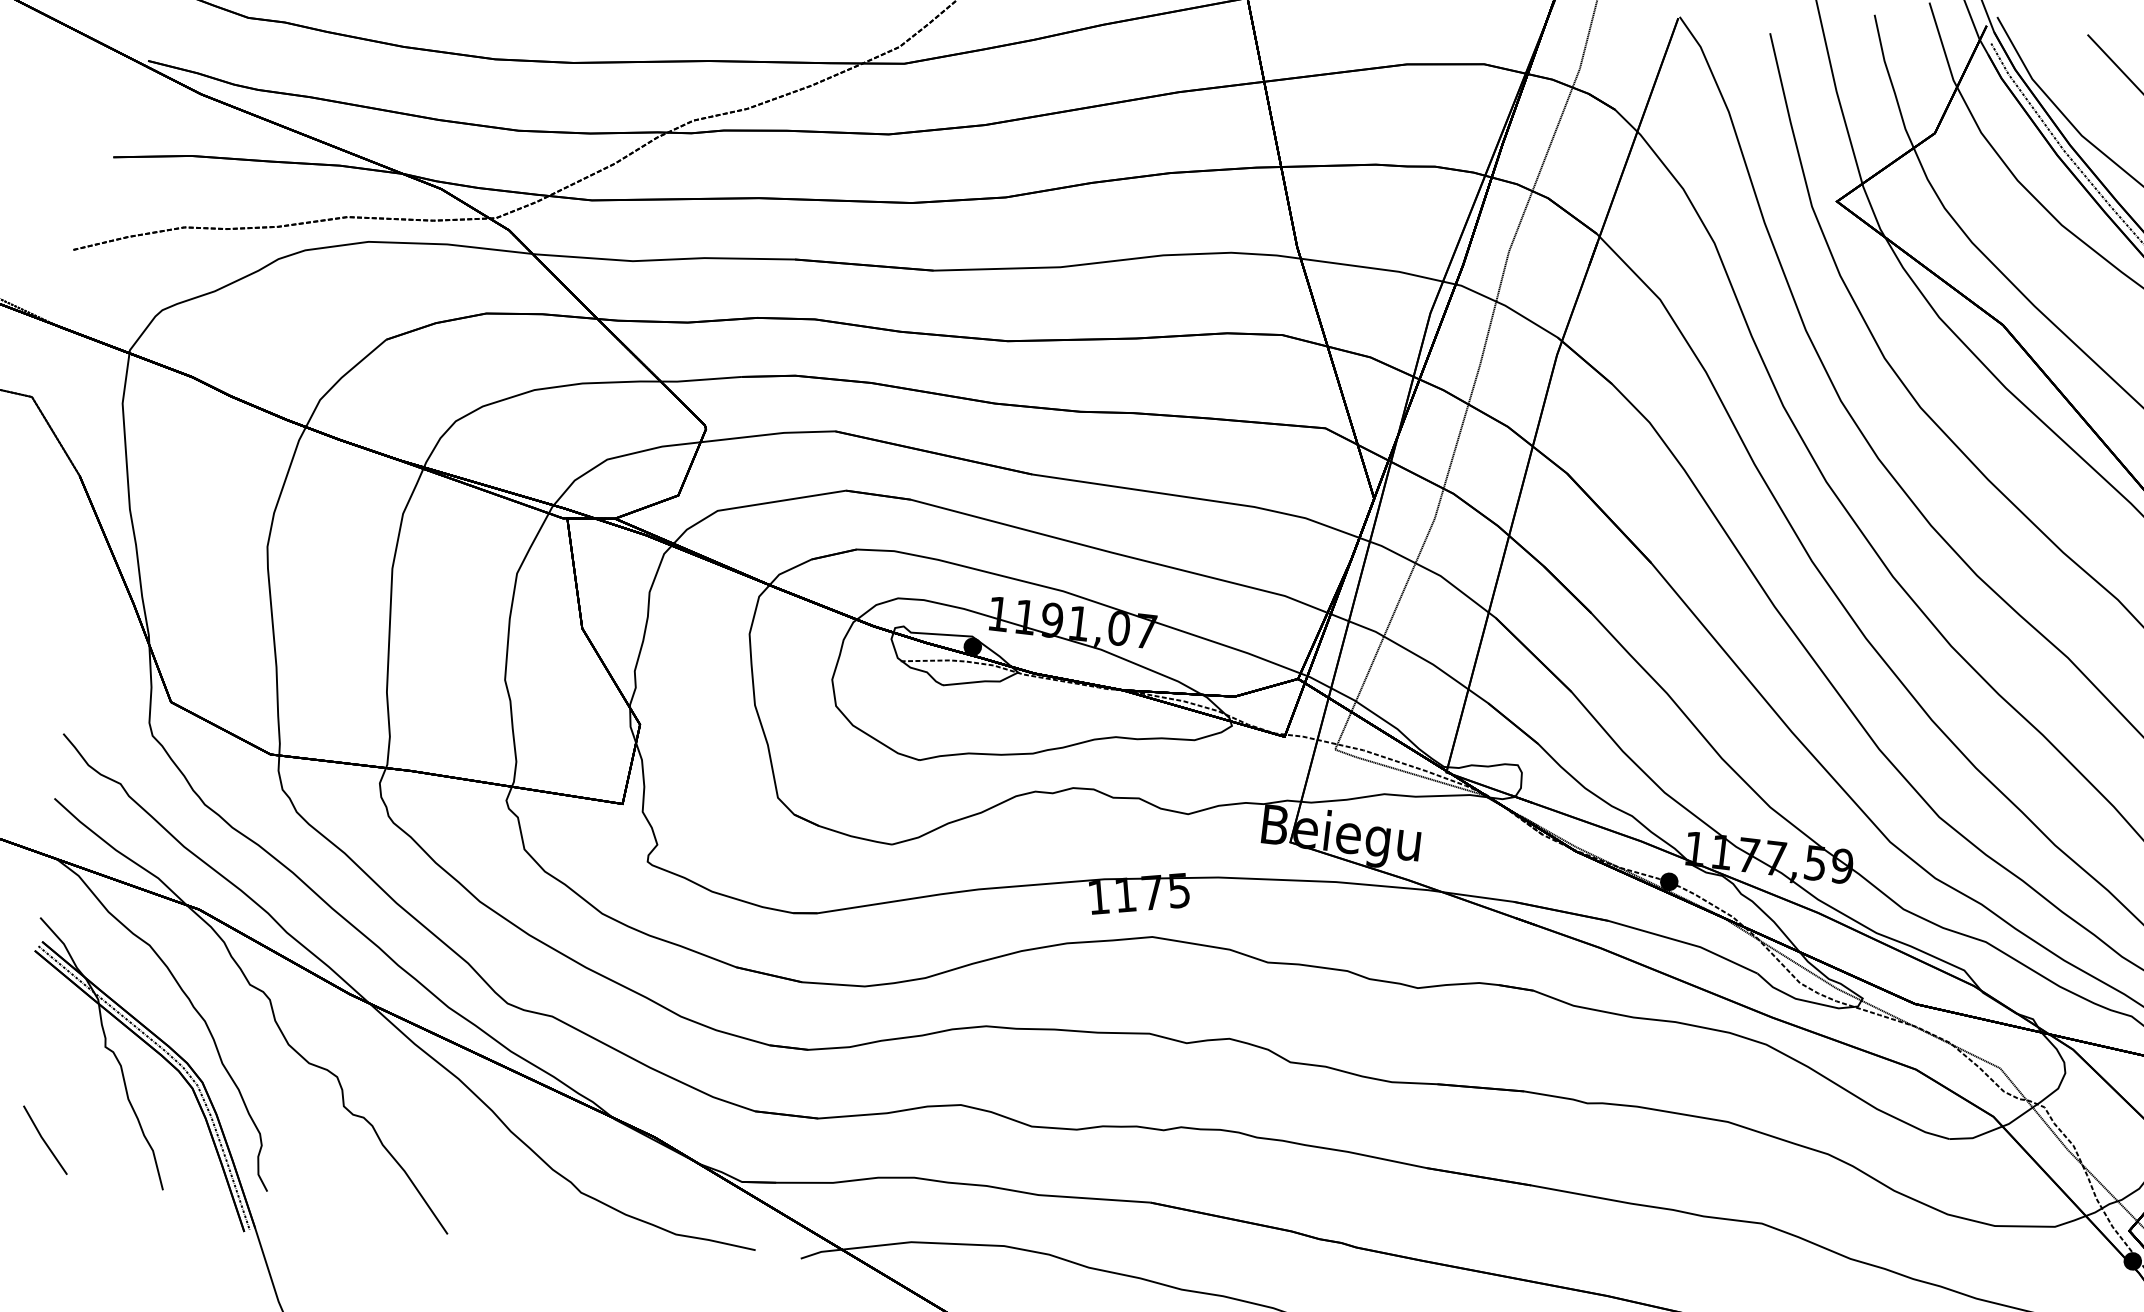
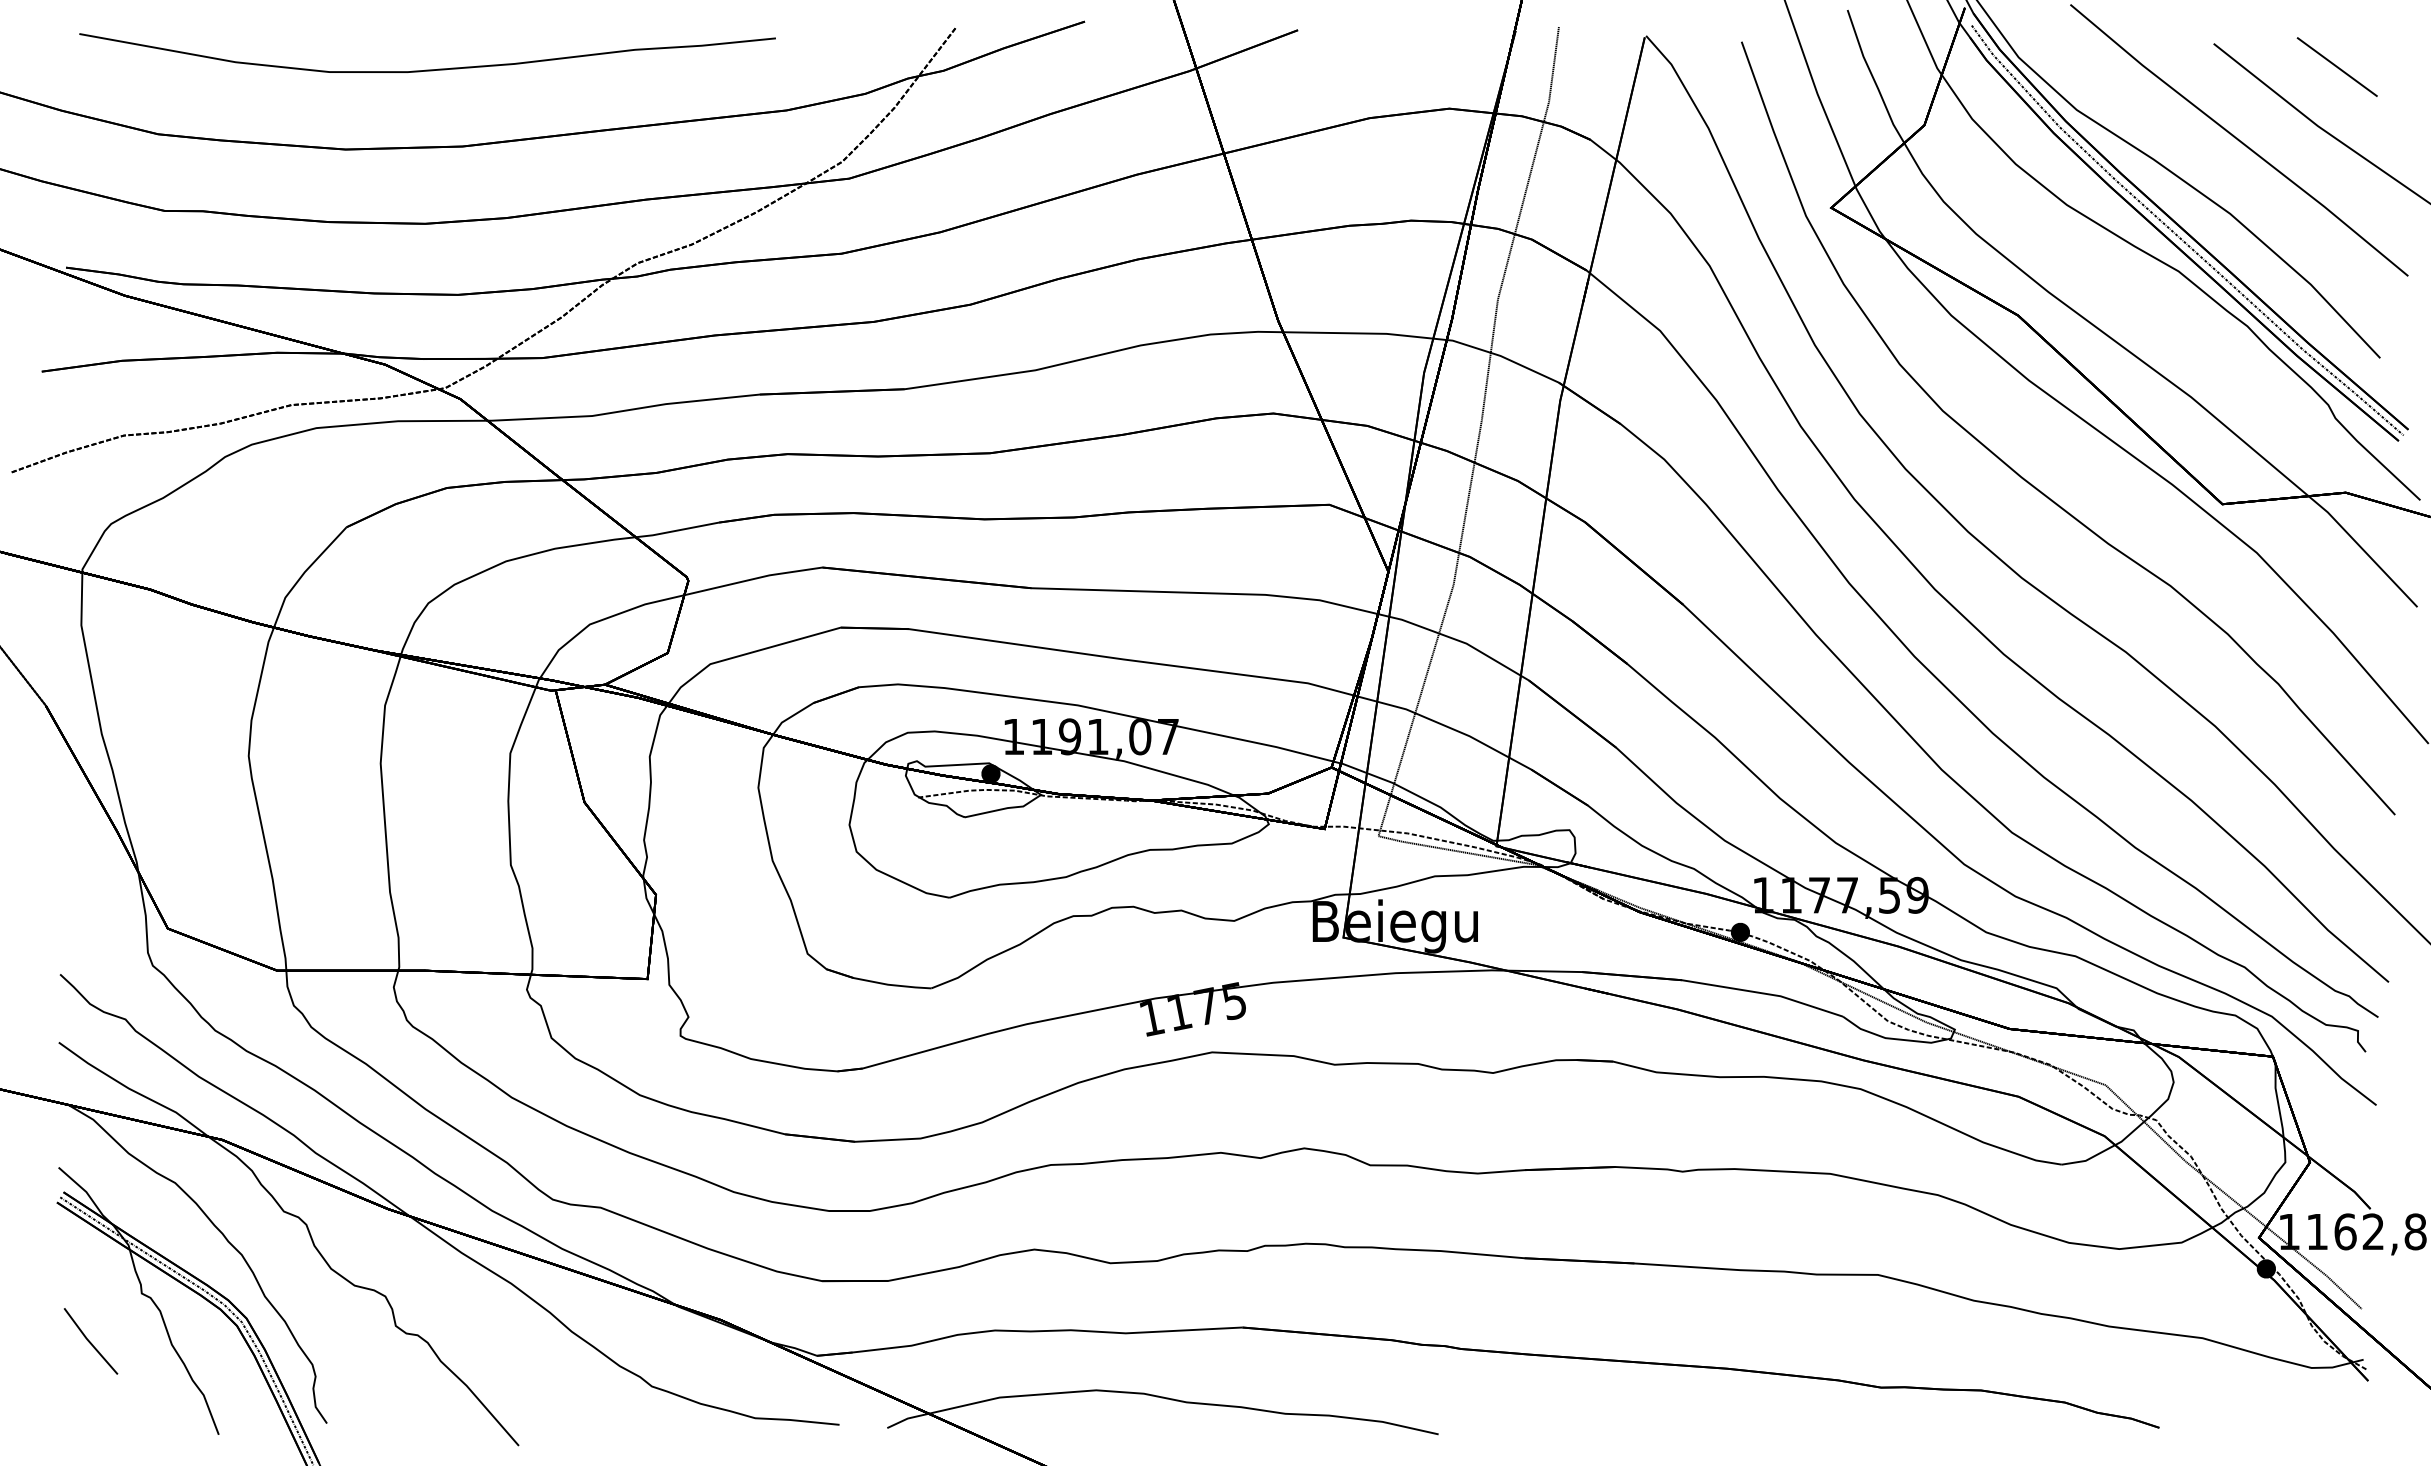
line: (44, 1140) -> (90, 1341), moved

